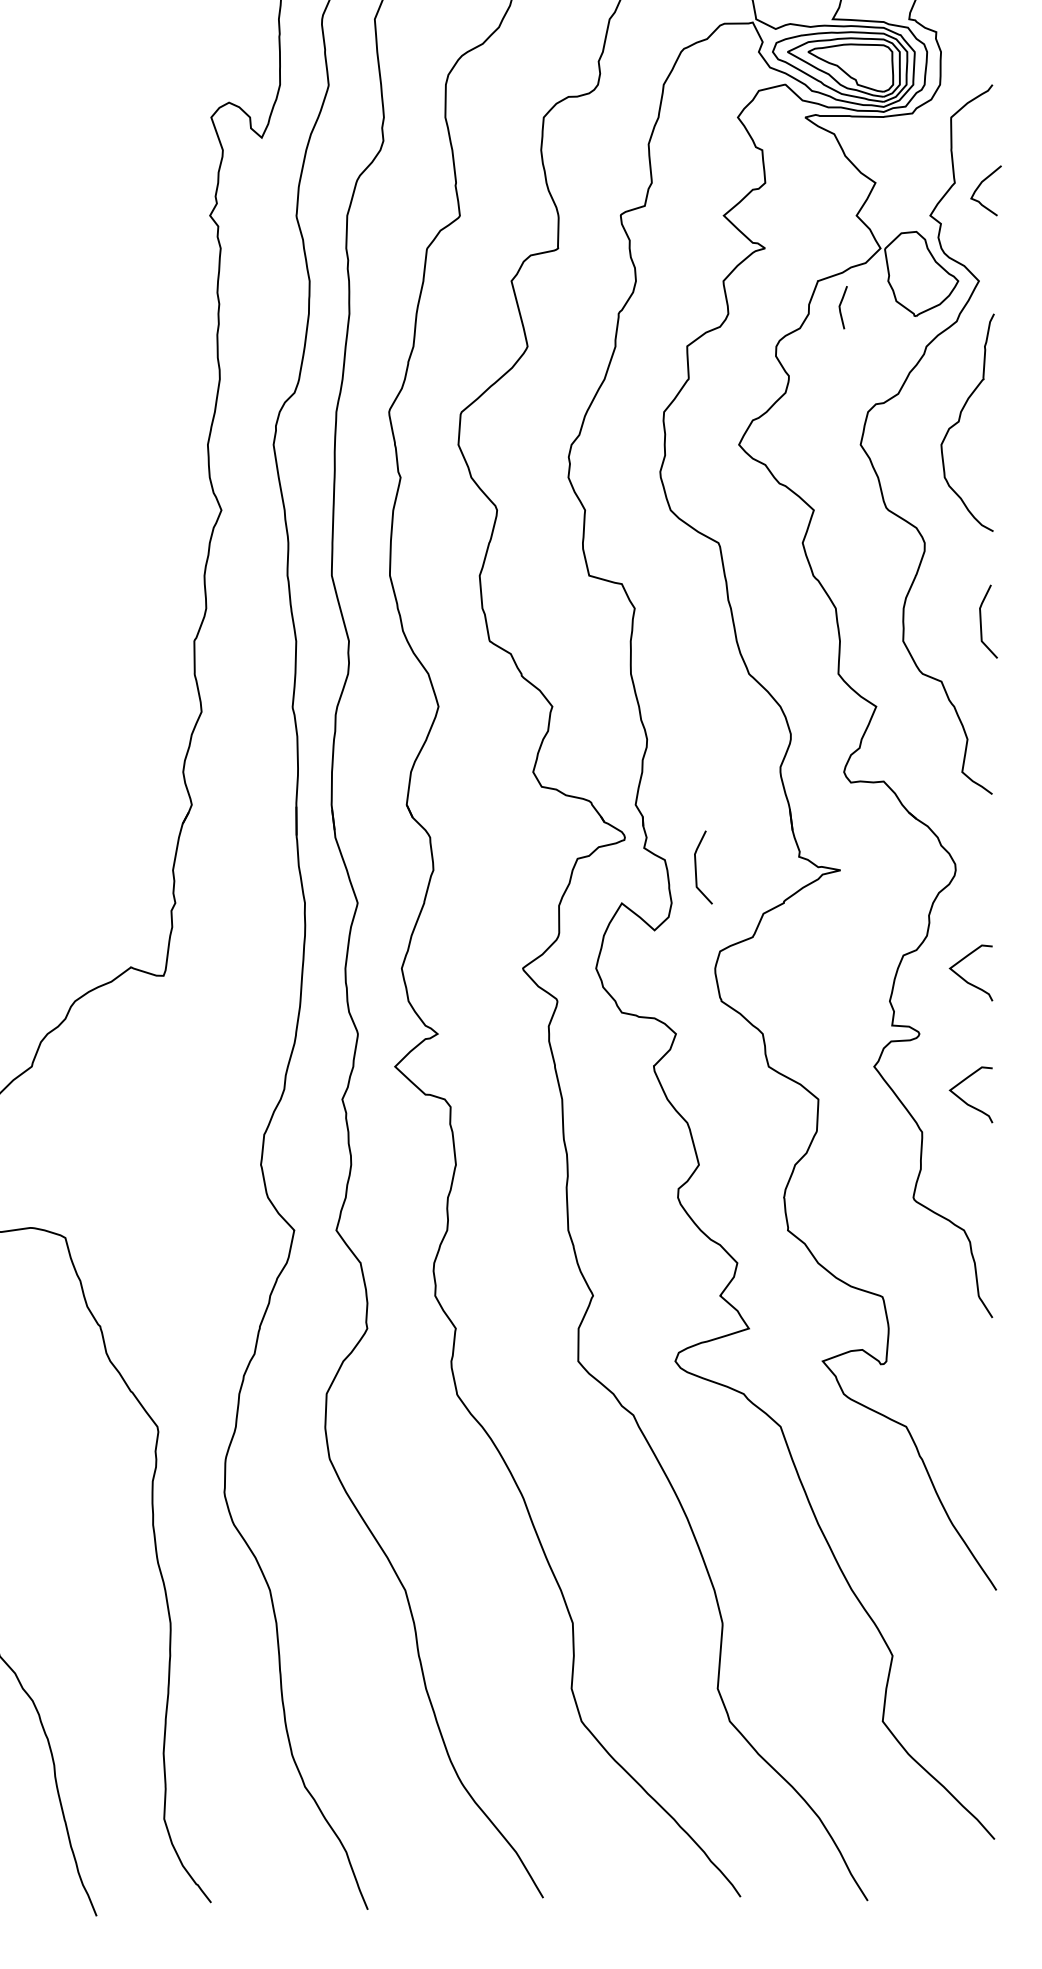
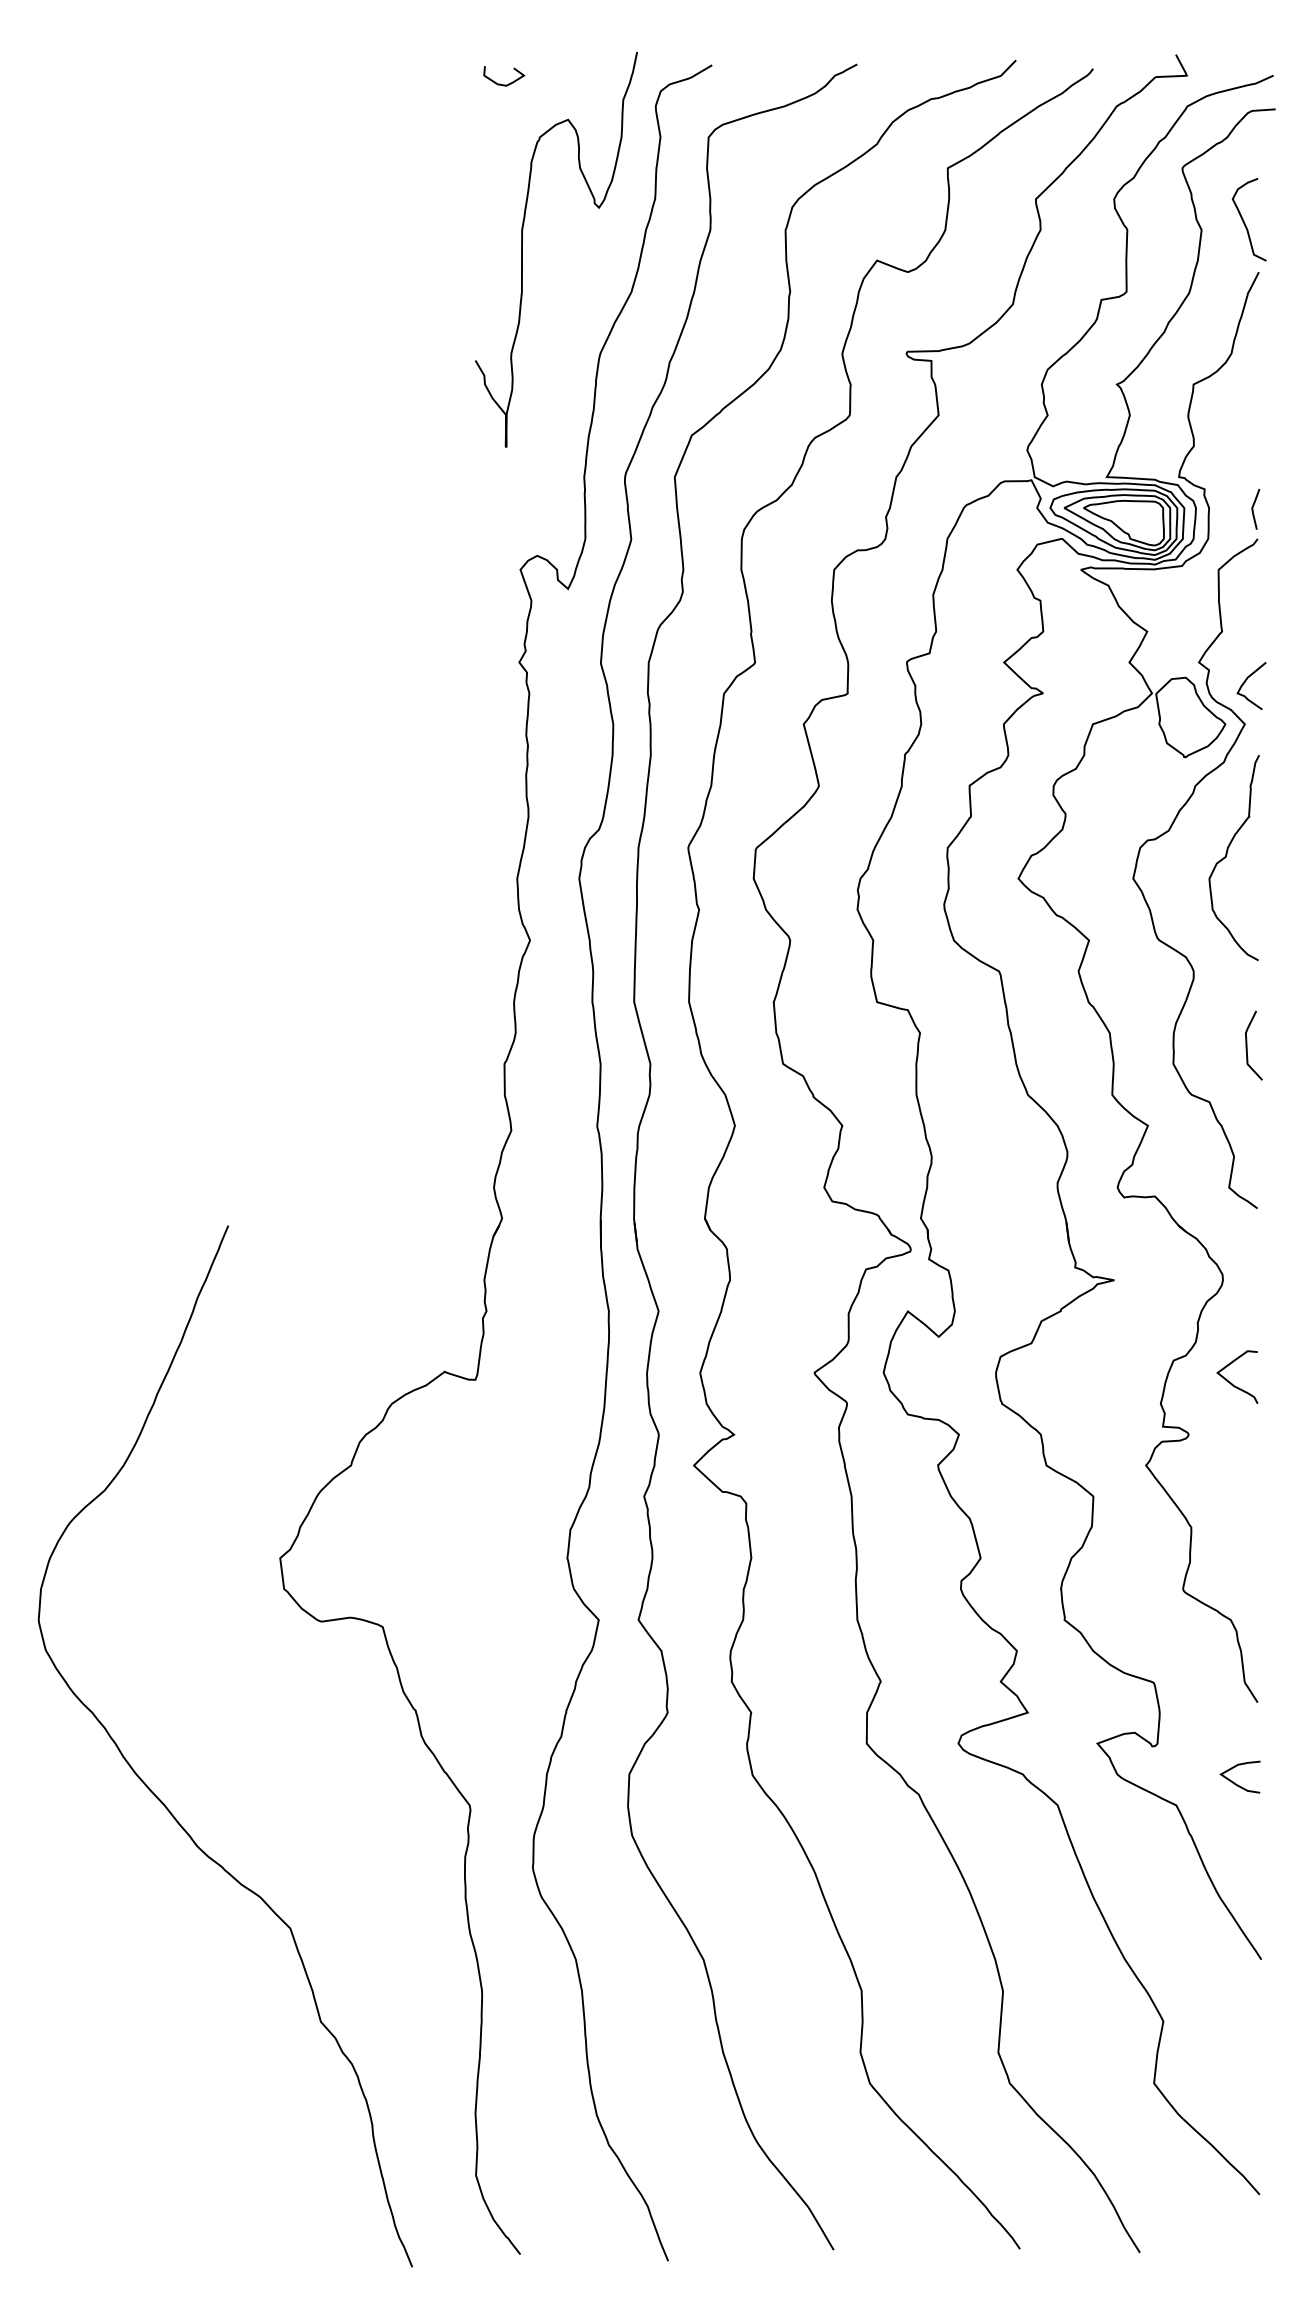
curve: (980, 186) -> (1246, 681), moved
line: (840, 306) -> (1253, 508), moved
curve: (696, 867) -> (978, 1277), removed
curve: (964, 1100) -> (1231, 1497), removed
curve: (970, 1403) -> (1236, 1783), added

